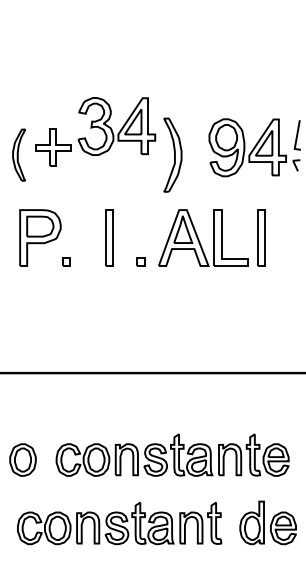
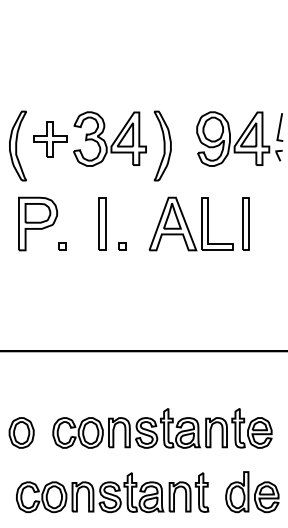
part: (116, 125) -> (109, 138), moved
part: (18, 154) -> (17, 145), size x1.43
part: (140, 261) -> (122, 246), moved

